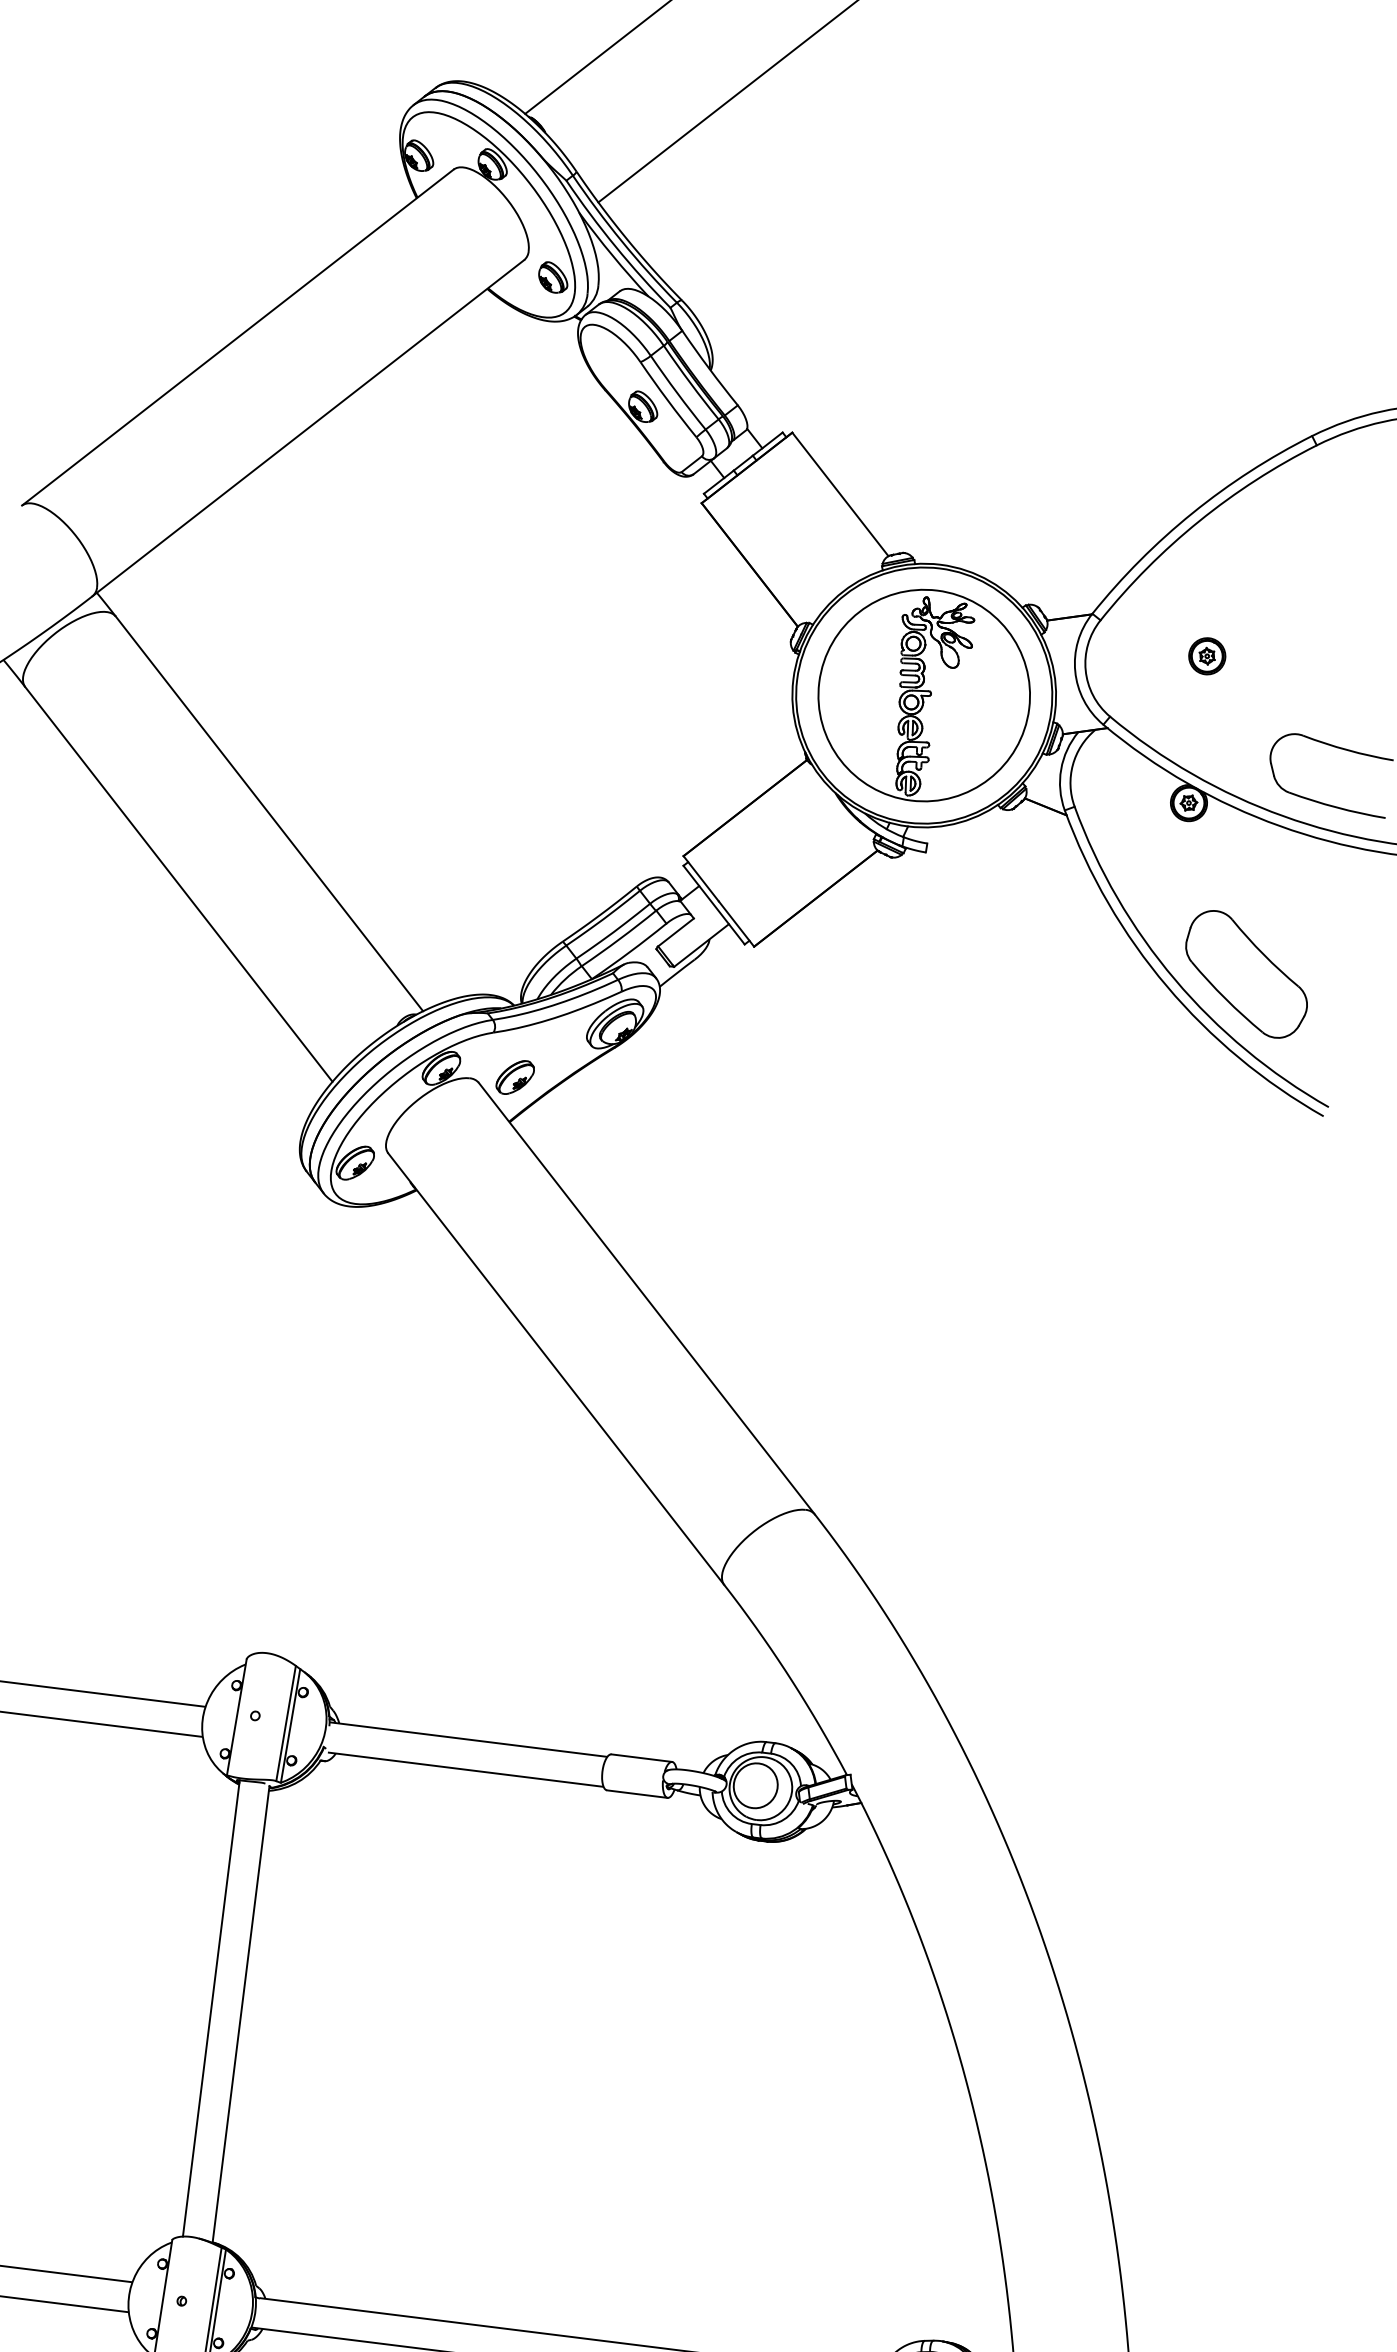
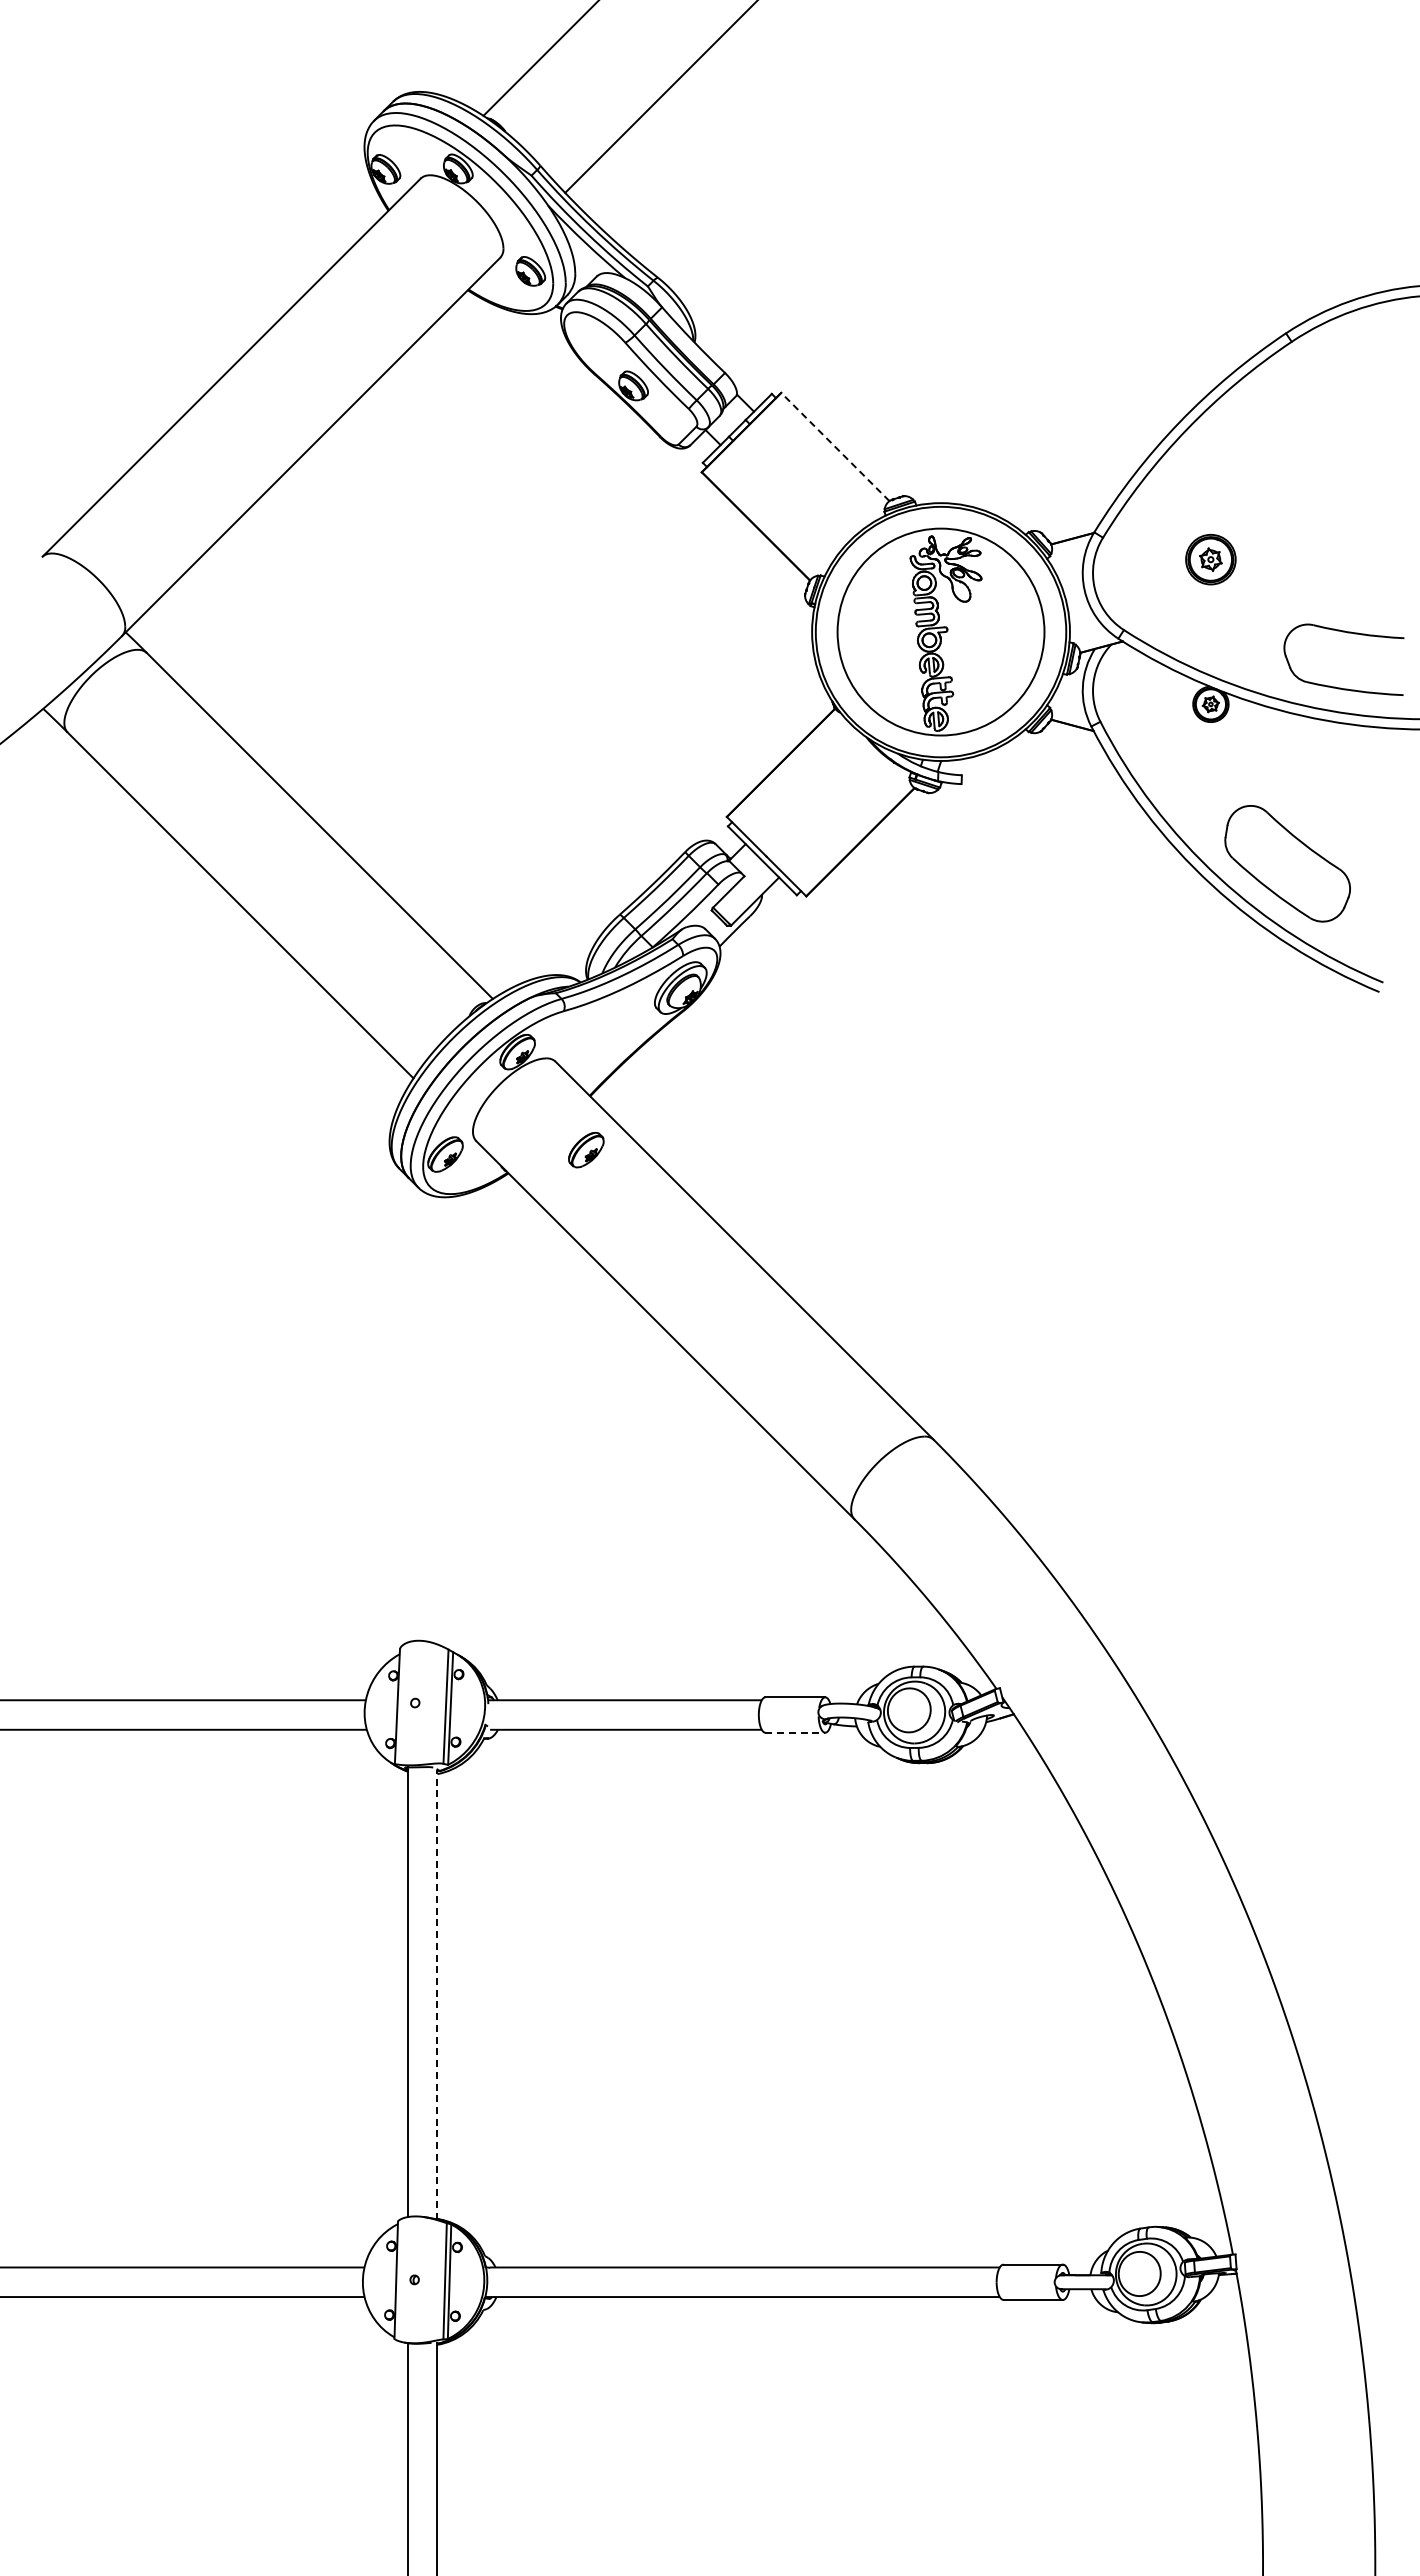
line: (840, 494) -> (835, 447), solid -> dashed
part: (1206, 656) -> (1210, 559), size x1.4
part: (515, 1077) -> (586, 1150), moved
line: (637, 1793) -> (795, 1732), solid -> dashed
line: (241, 2014) -> (437, 1994), solid -> dashed

